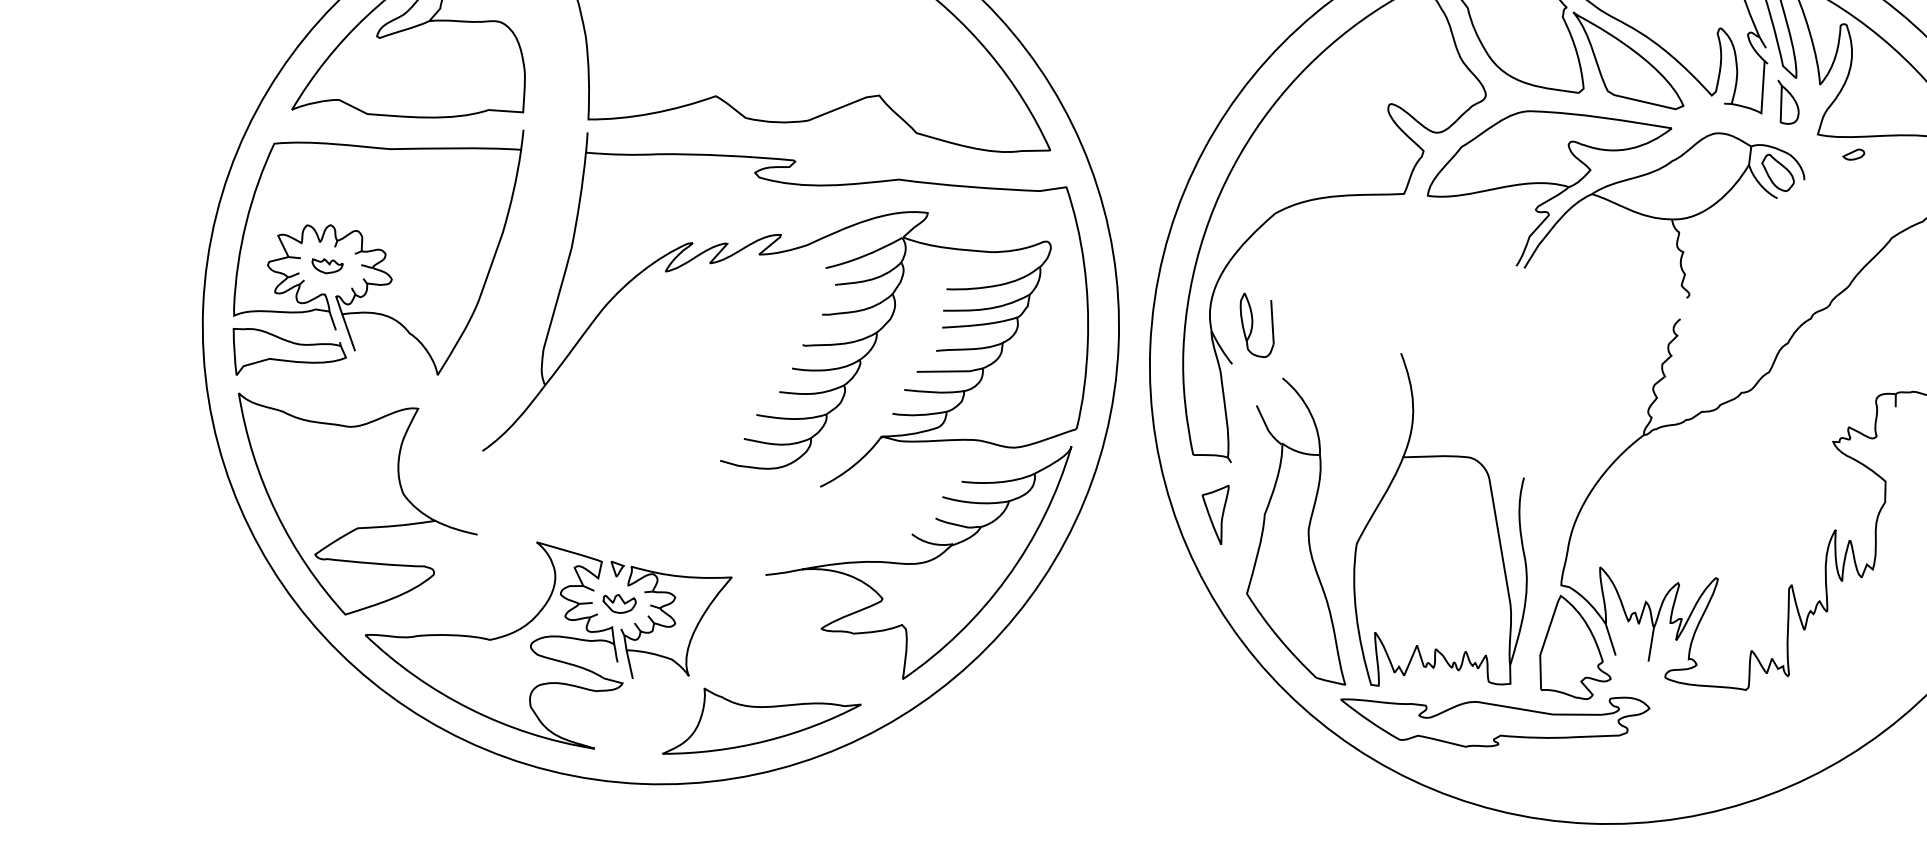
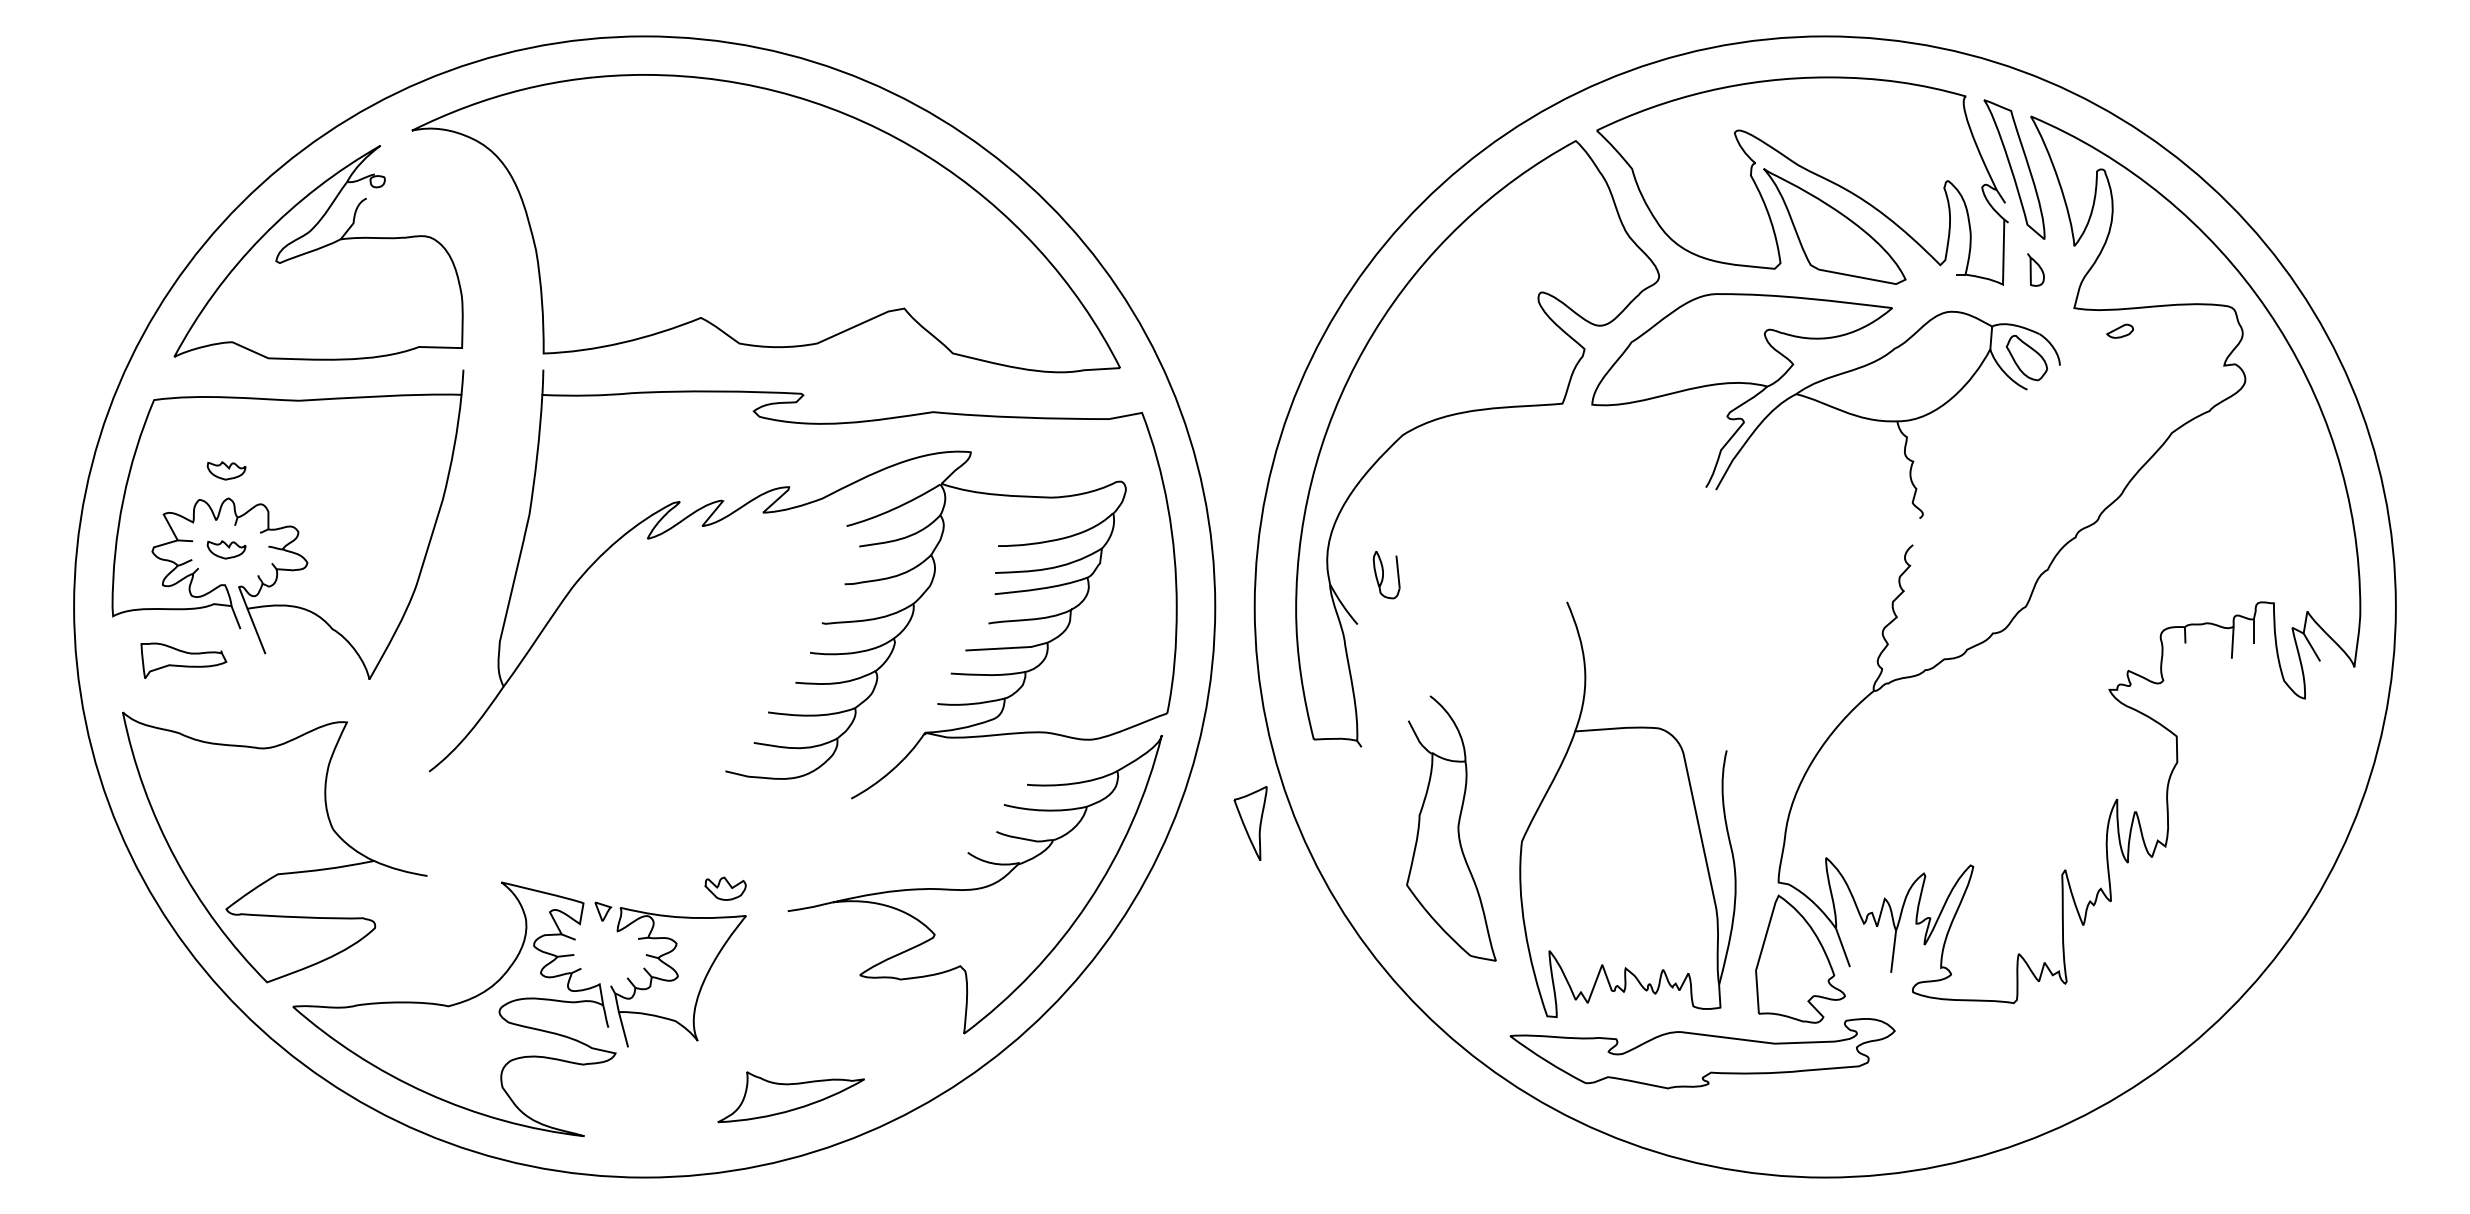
part: (1787, 102) -> (2035, 269), size x0.6
part: (330, 202) -> (226, 470), added
part: (1257, 325) -> (1386, 574), size x0.6
part: (289, 353) -> (183, 660), size x0.6
part: (1214, 514) -> (1250, 823), moved
part: (1300, 531) -> (1451, 828), size x0.7
part: (619, 603) -> (725, 888), moved
part: (761, 723) -> (790, 1096), size x0.6

